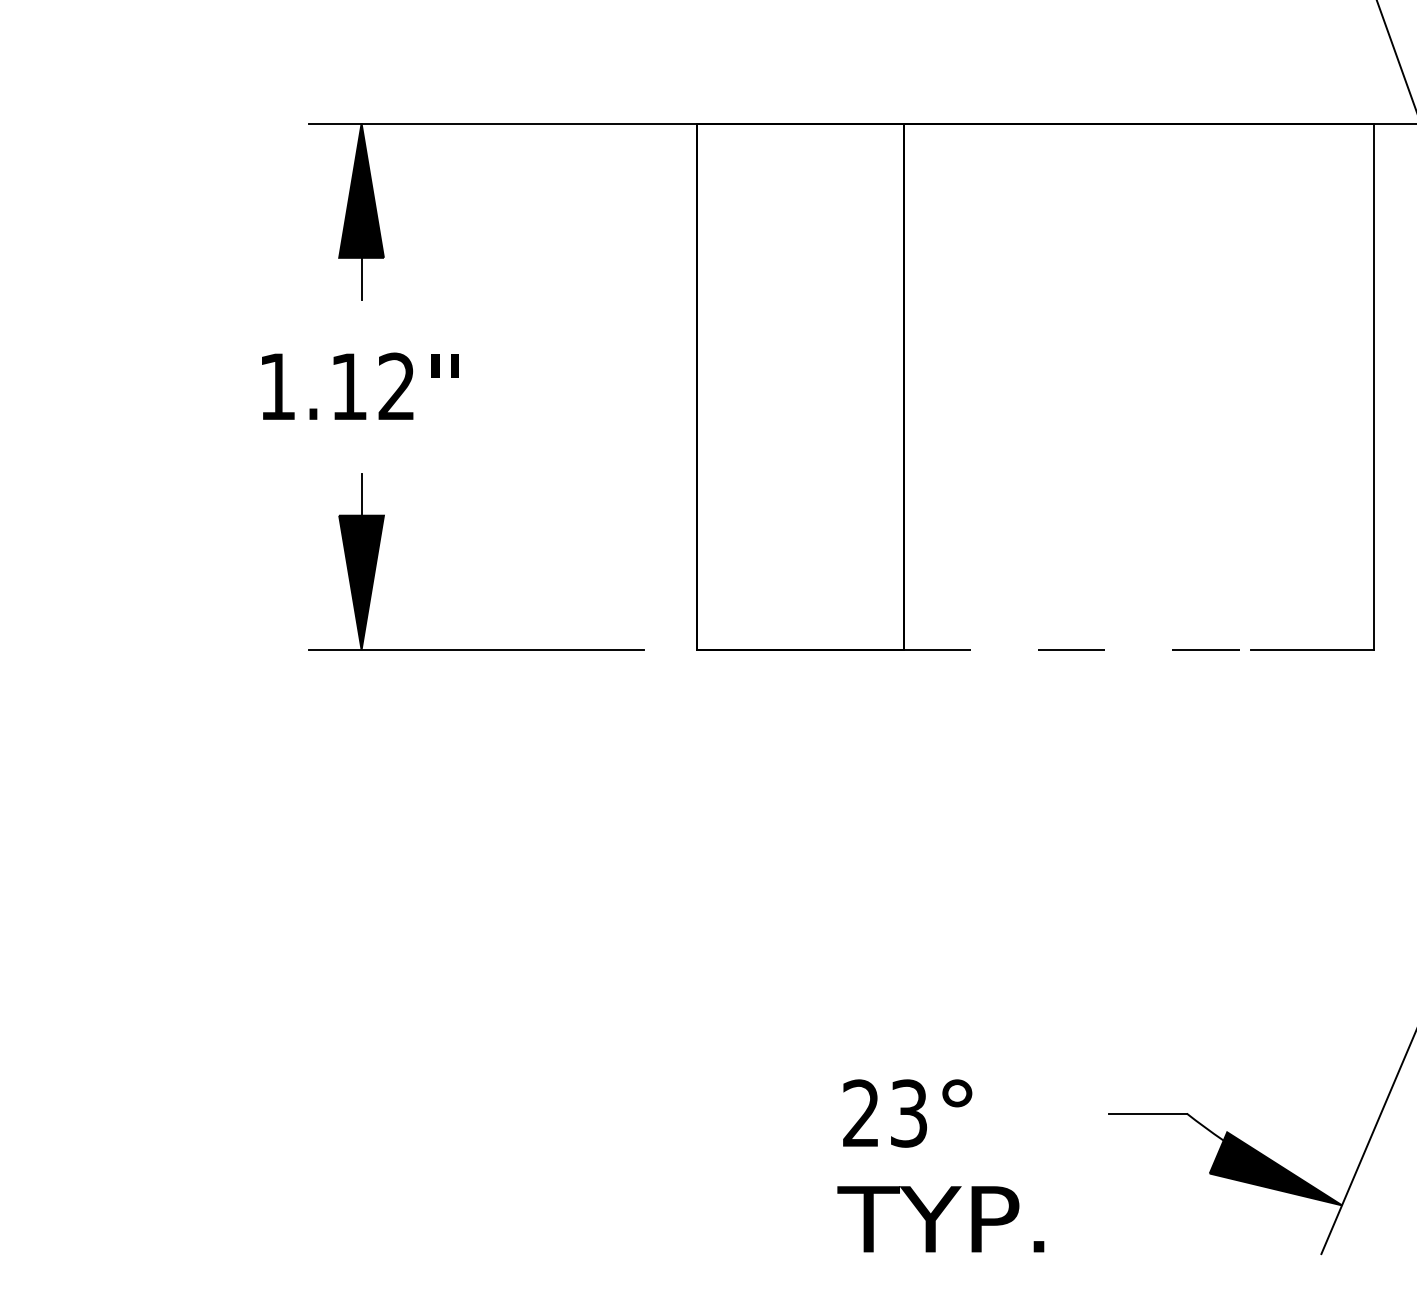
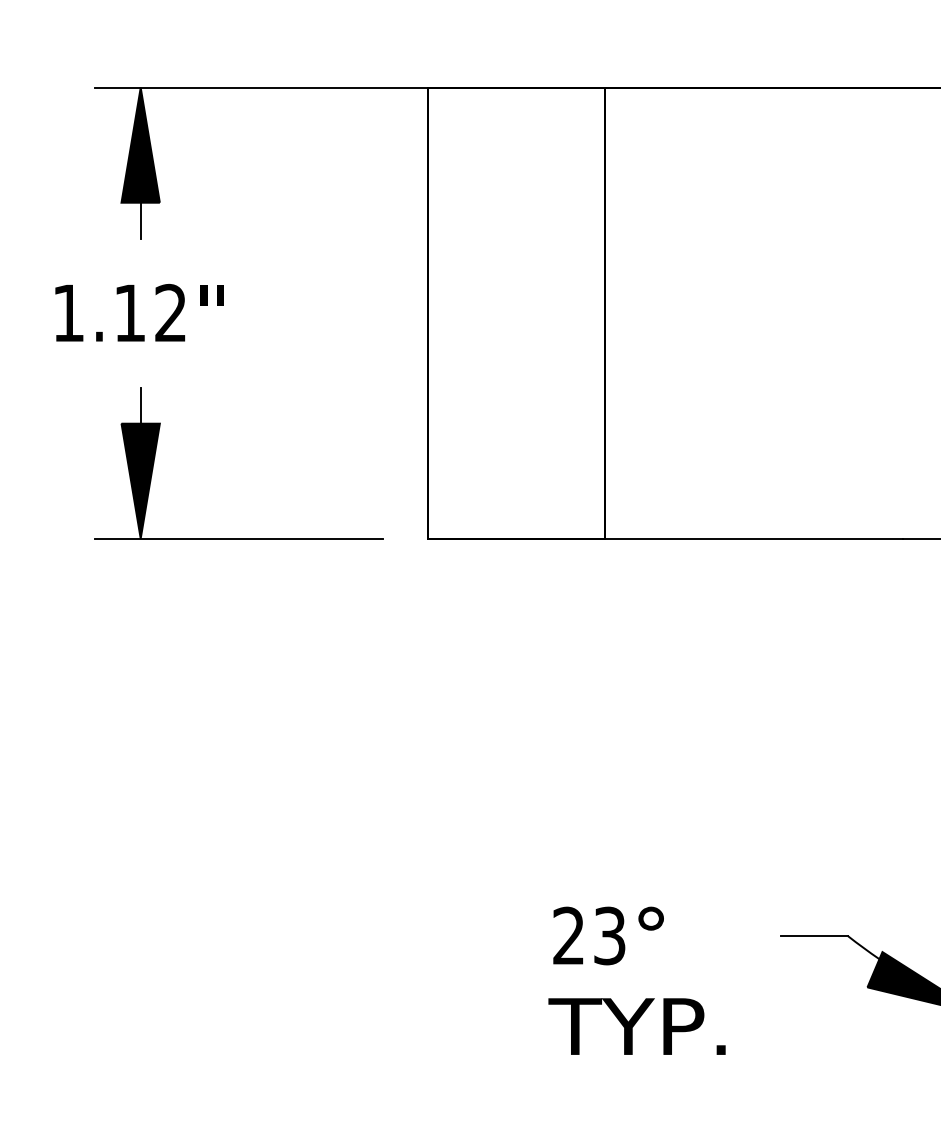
line: (1077, 649) -> (754, 538), dashed -> solid

